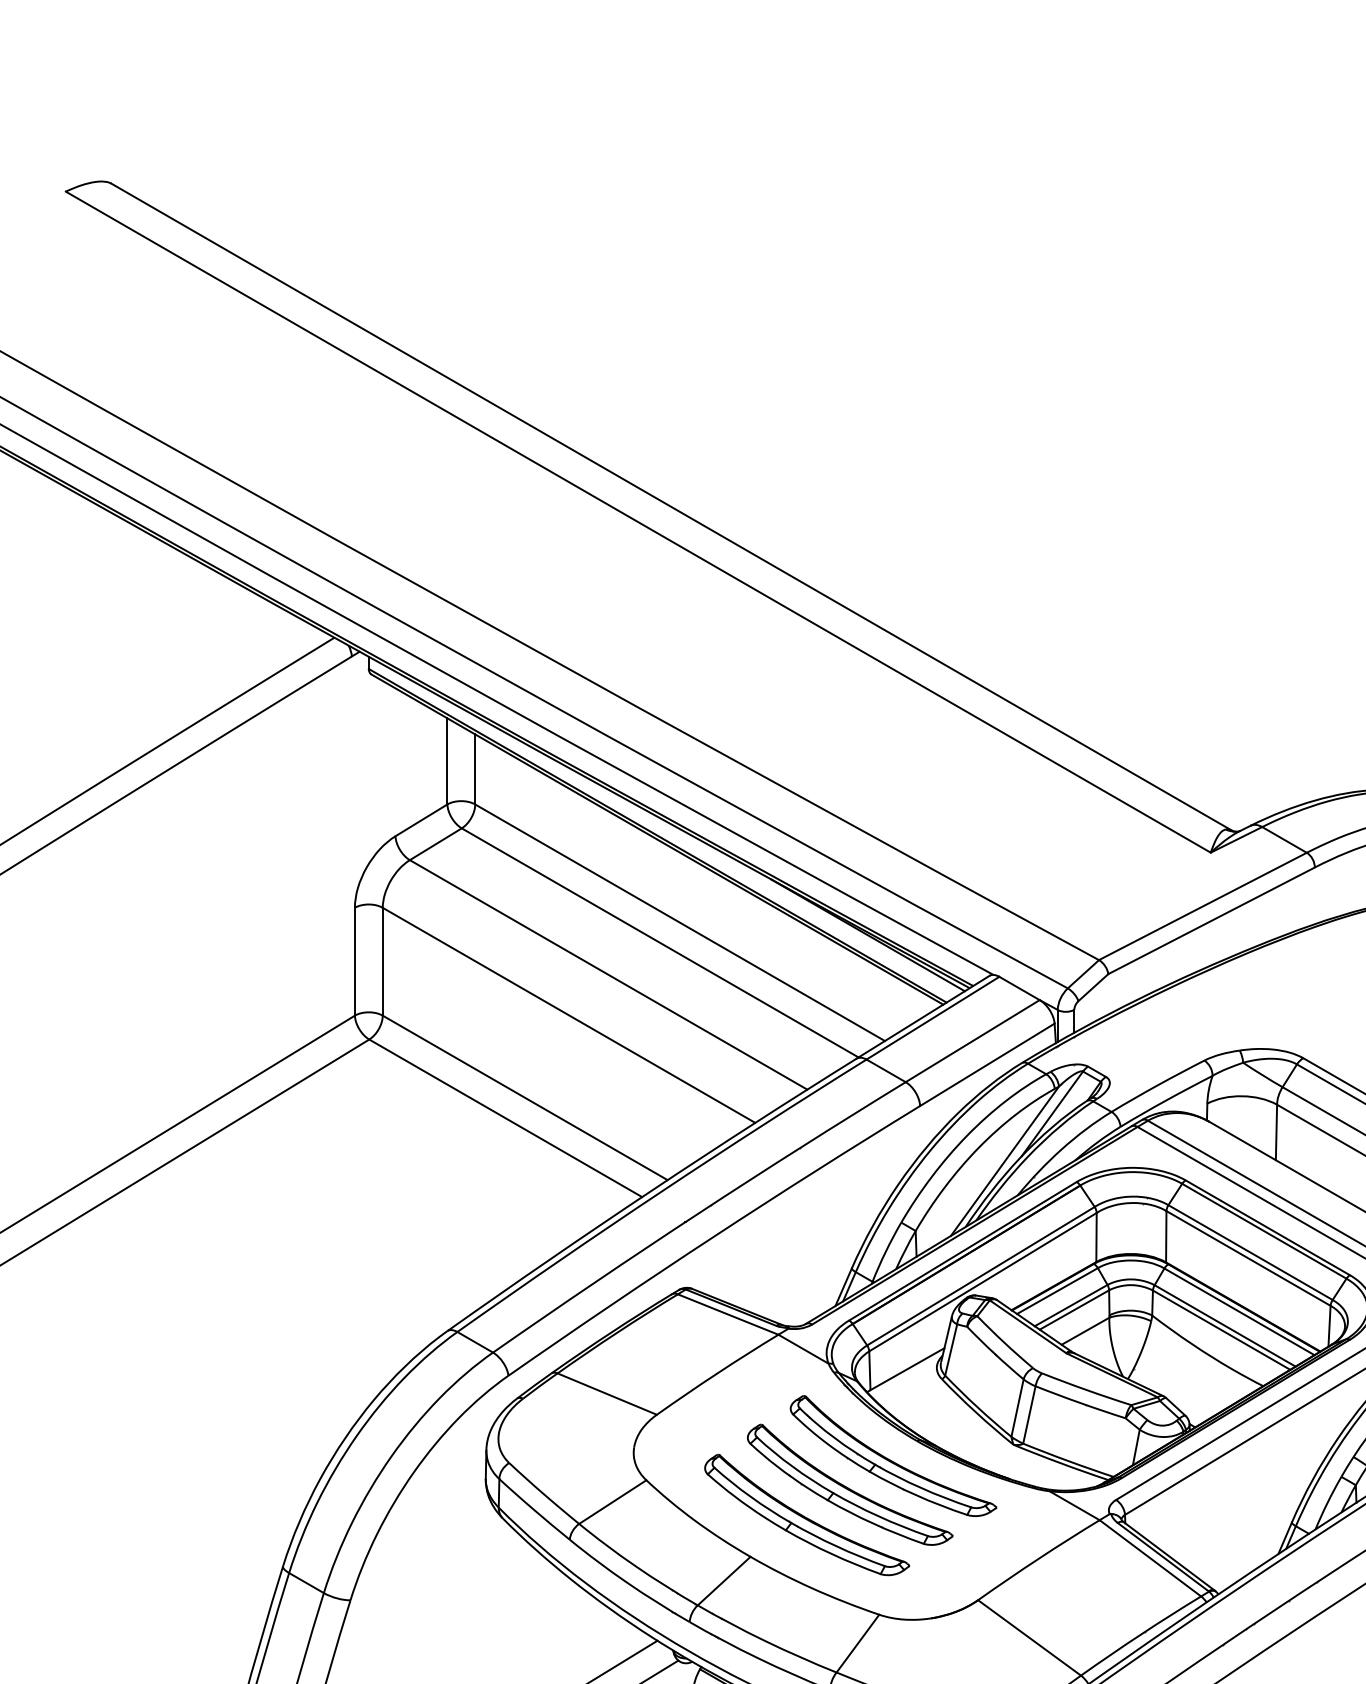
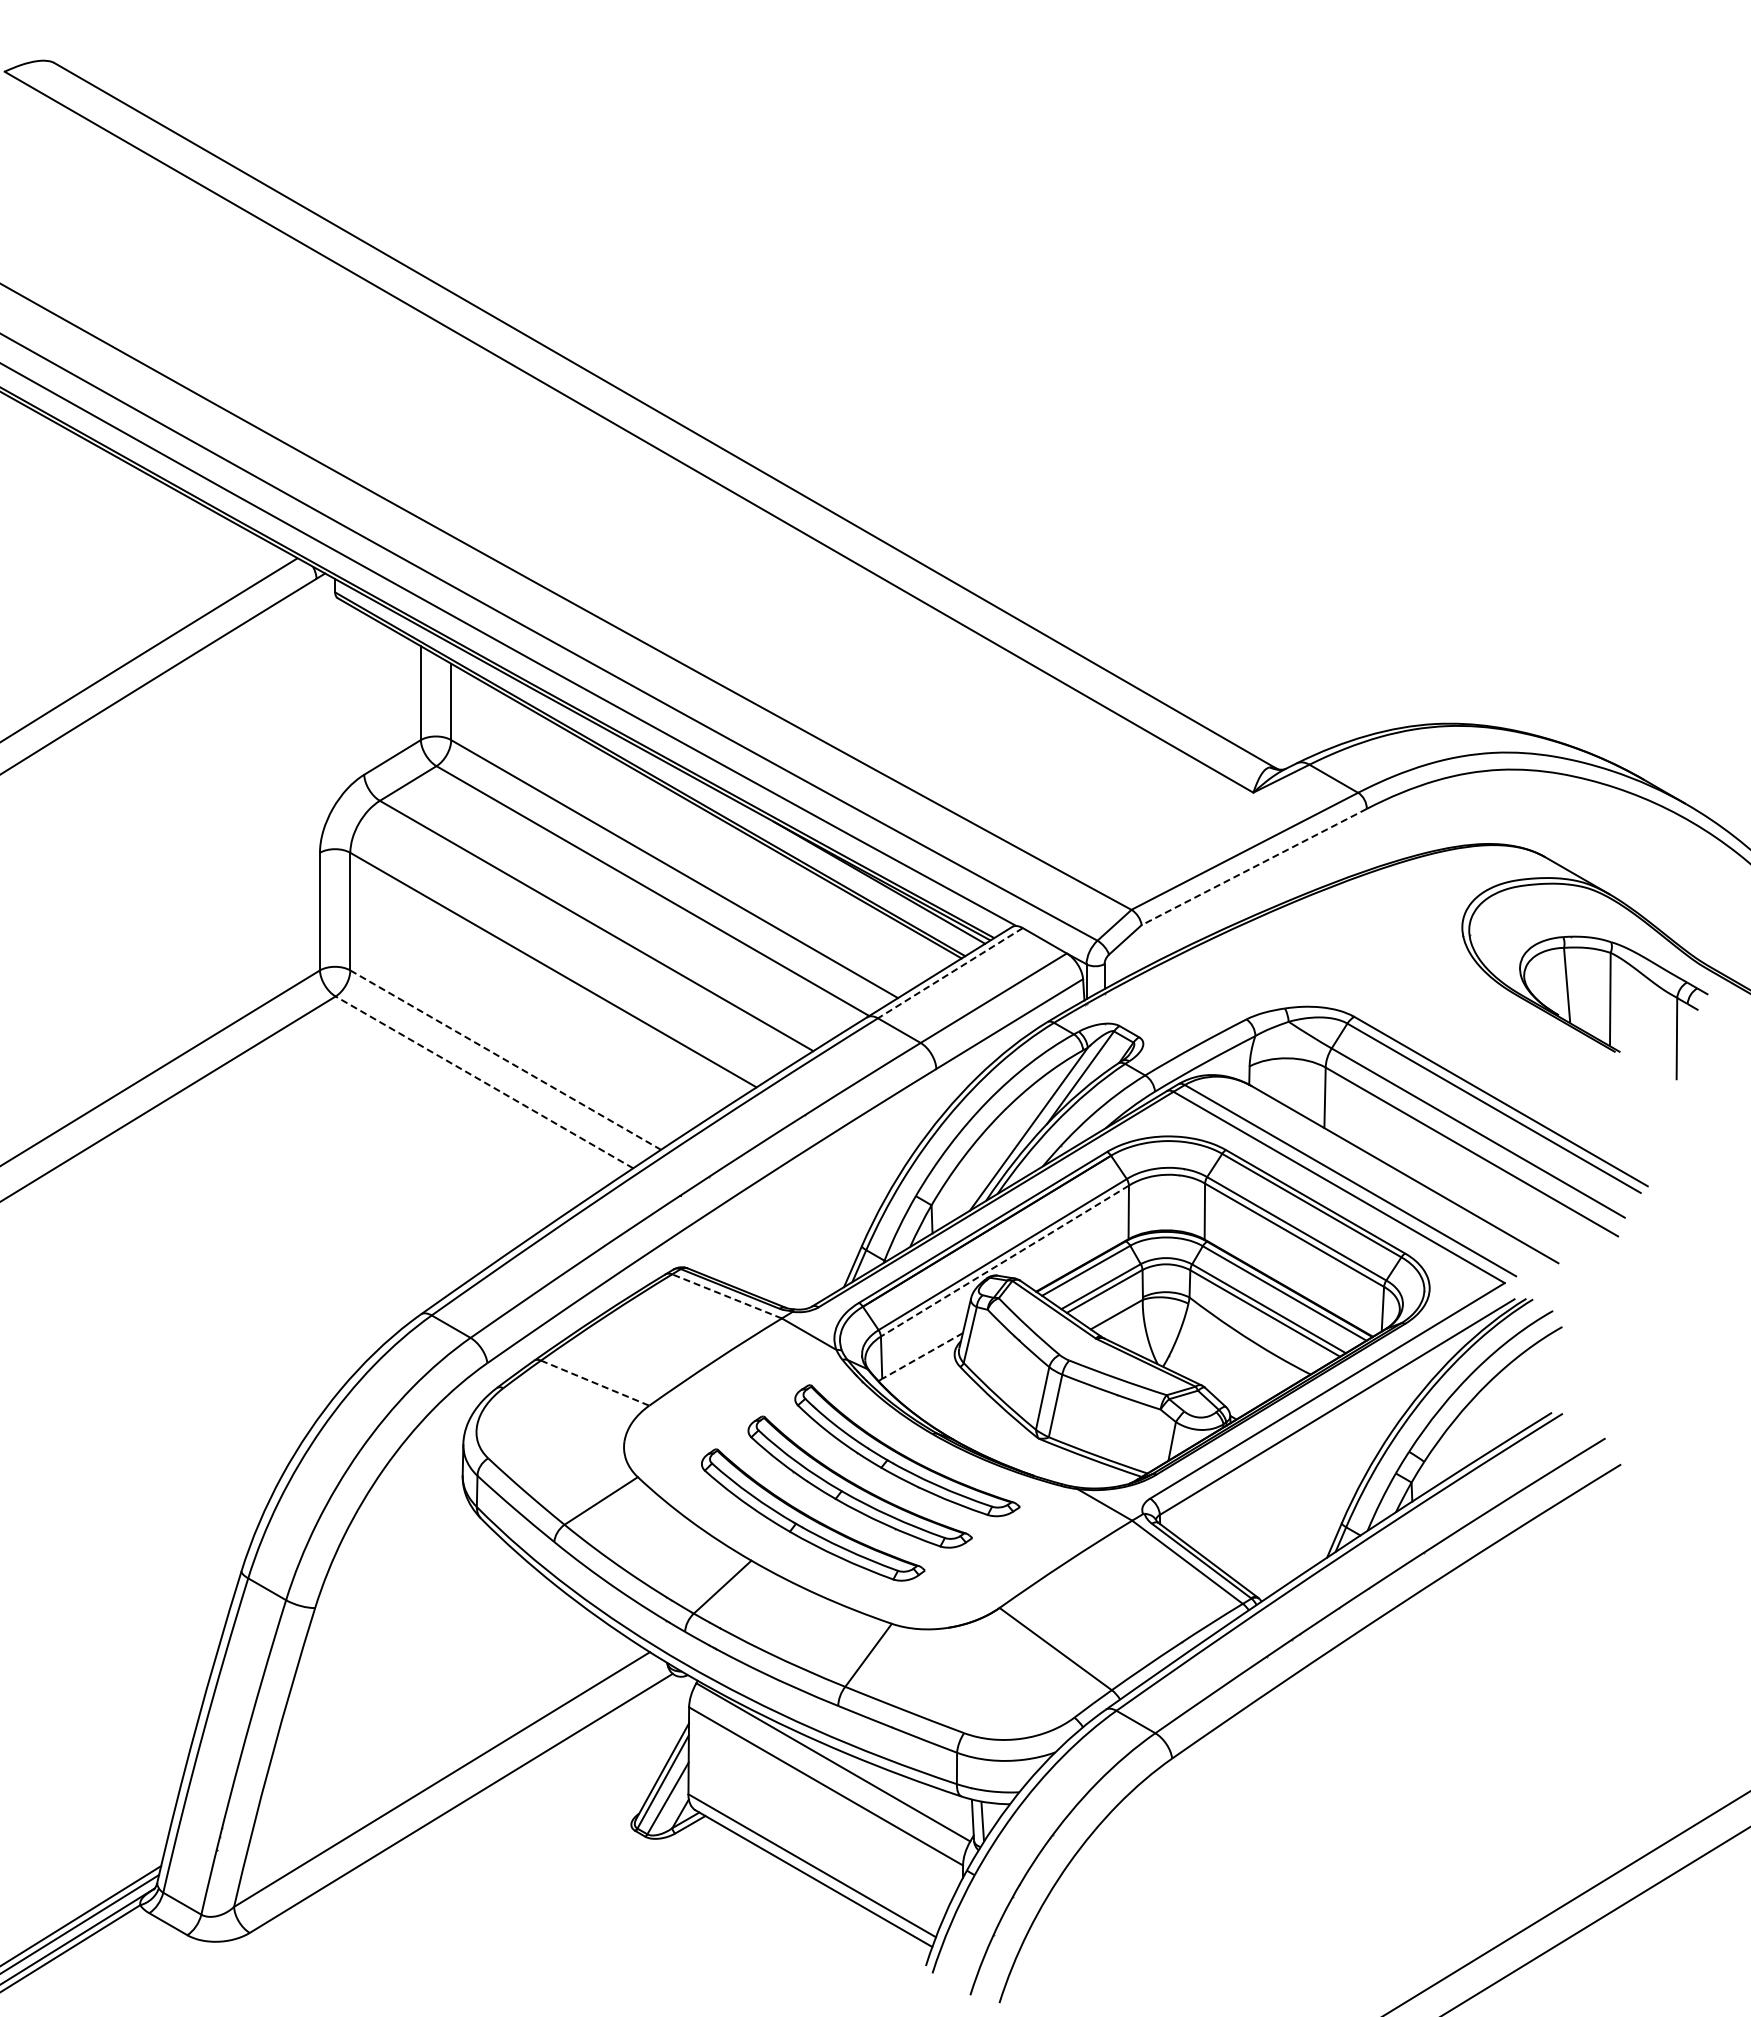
line: (1211, 921) -> (1254, 867), solid -> dashed
line: (933, 1018) -> (950, 973), solid -> dashed
line: (525, 1098) -> (506, 1060), solid -> dashed
line: (505, 1118) -> (484, 1082), solid -> dashed
line: (982, 1282) -> (1004, 1261), solid -> dashed
line: (727, 1314) -> (726, 1296), solid -> dashed
line: (907, 1369) -> (922, 1356), solid -> dashed
line: (607, 1394) -> (595, 1383), solid -> dashed

